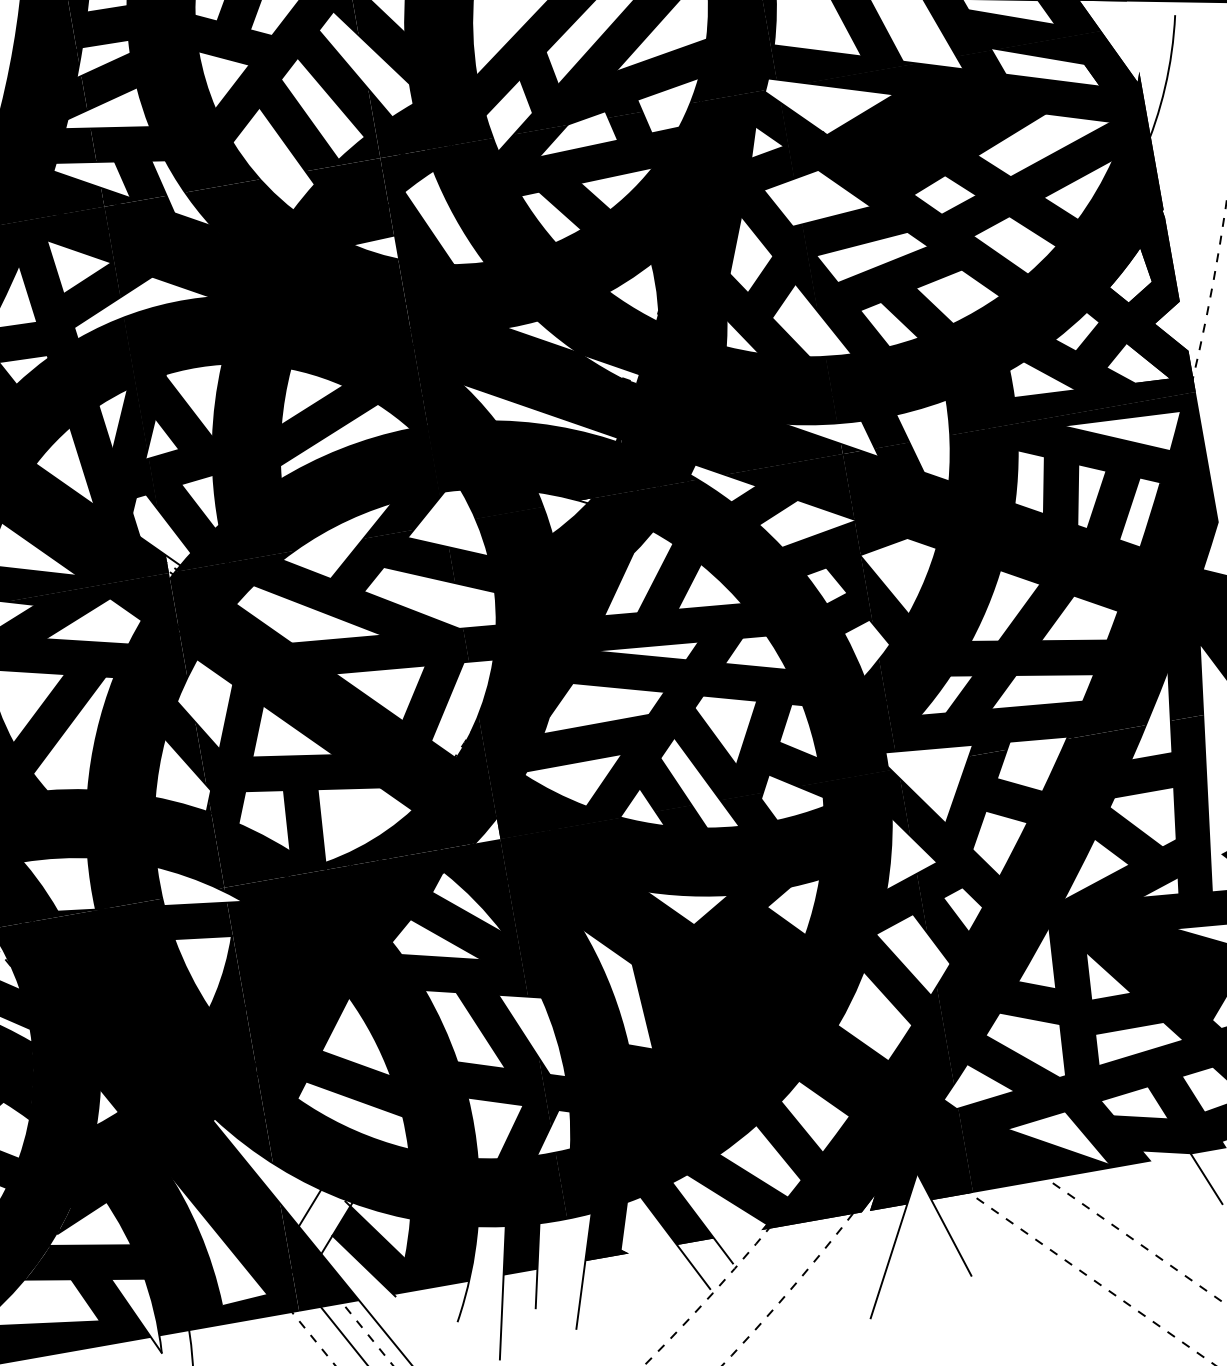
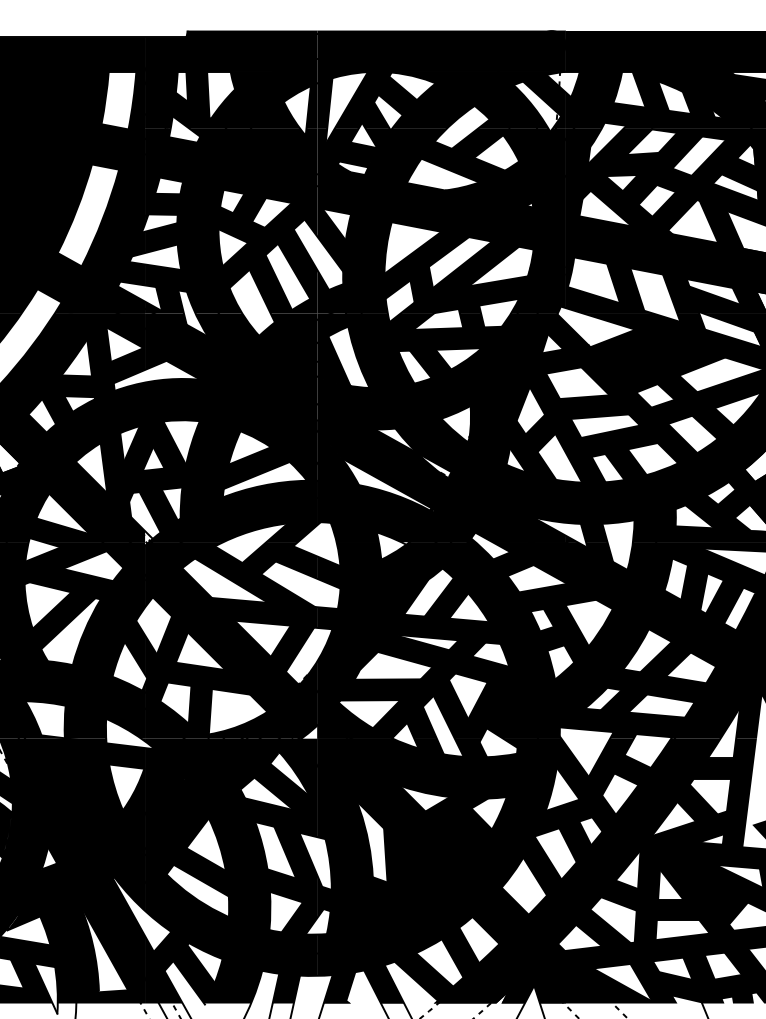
fill: (373, 250) -> (303, 368), added
fill: (326, 1219) -> (171, 950), added

